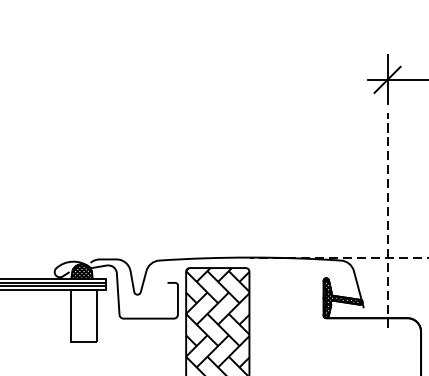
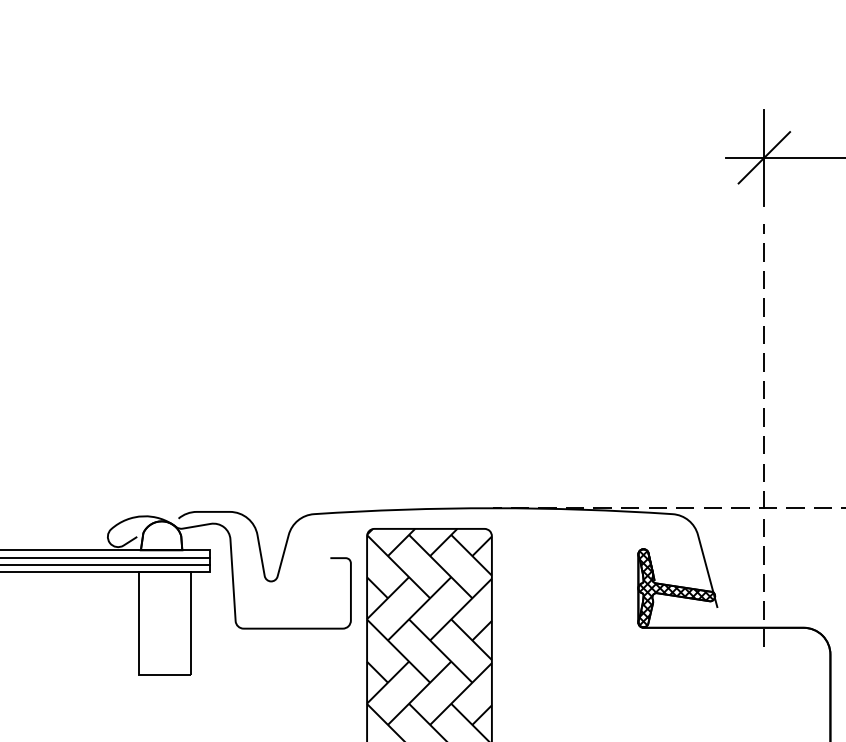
hatch: (81, 271) -> (160, 535), removed

